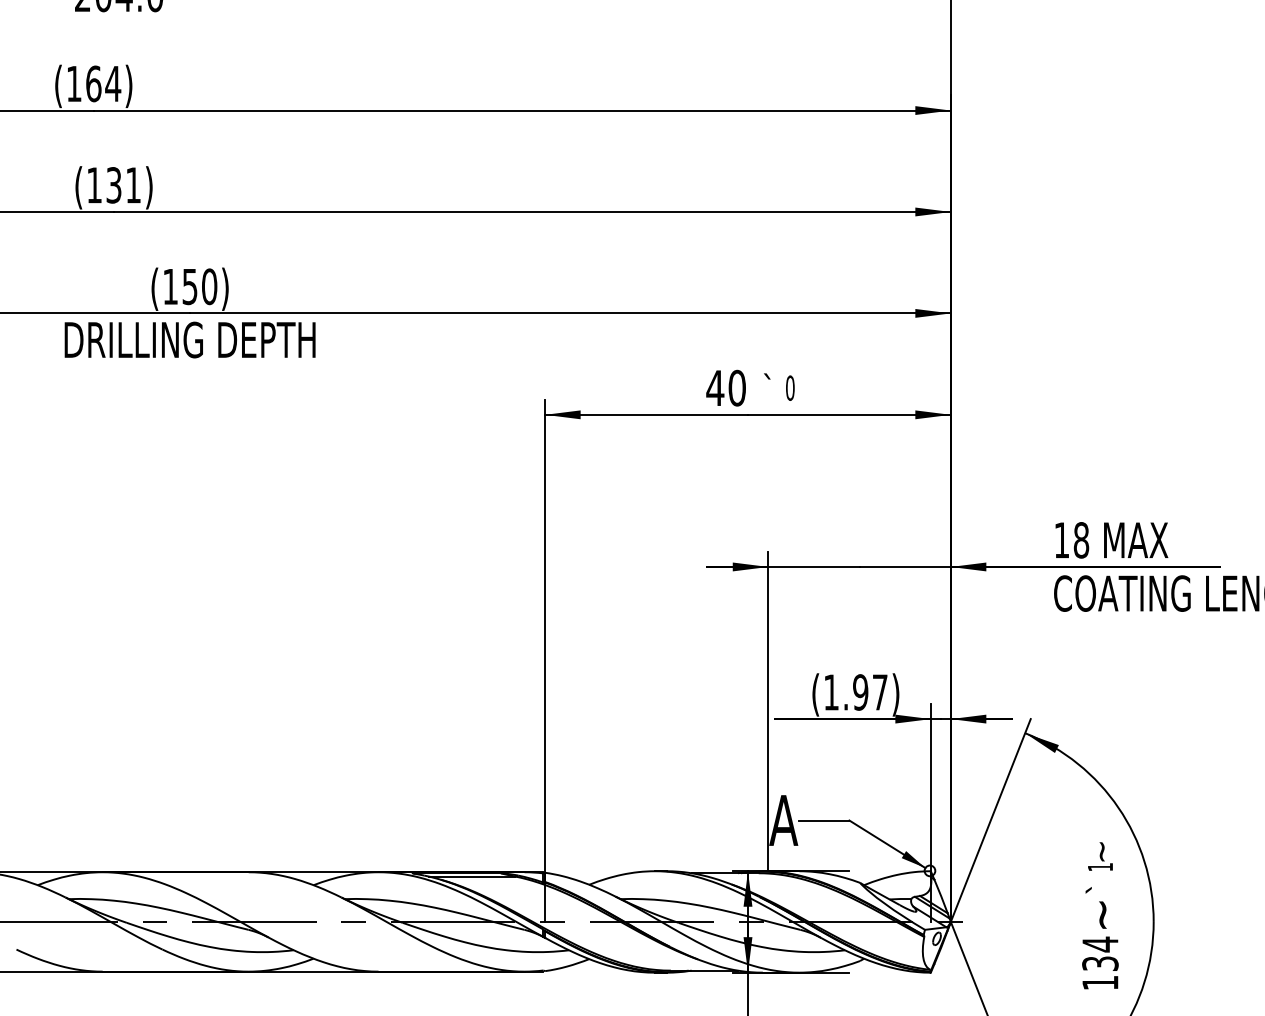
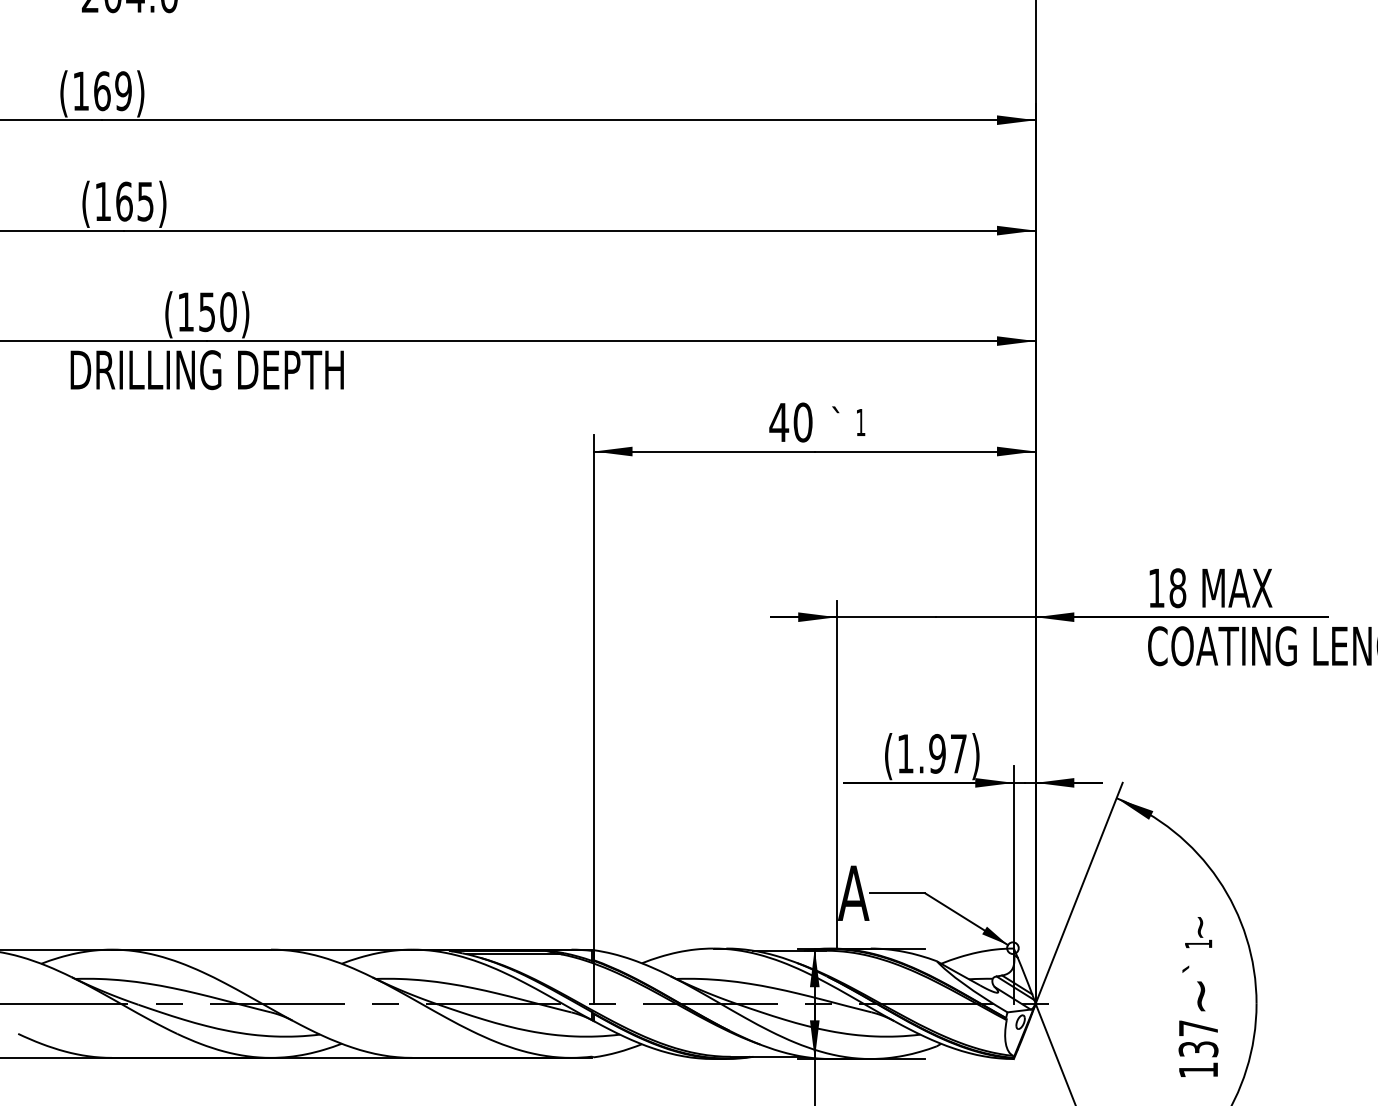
text: (113, 84) -> (123, 91), (164) -> (169)
text: (123, 185) -> (134, 201), (131) -> (165)
text: (789, 388) -> (860, 422), 0 -> 1
text: (1100, 944) -> (1198, 1028), 134 -> 137

